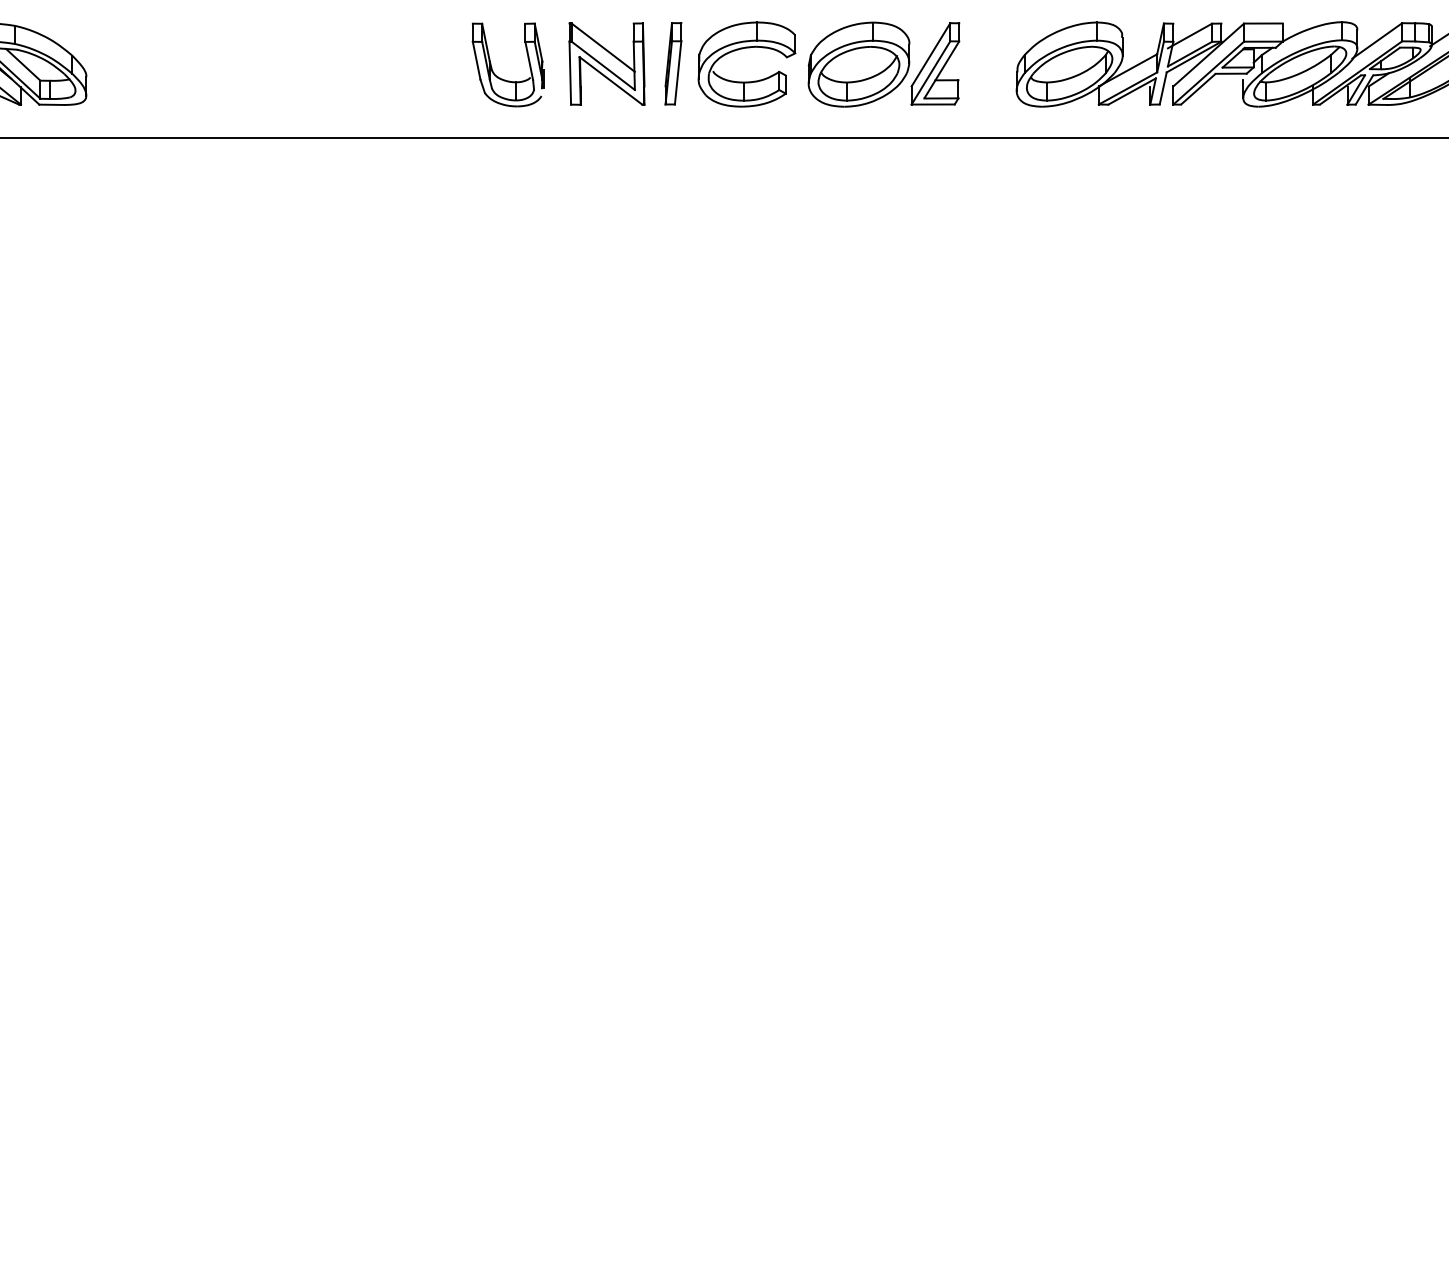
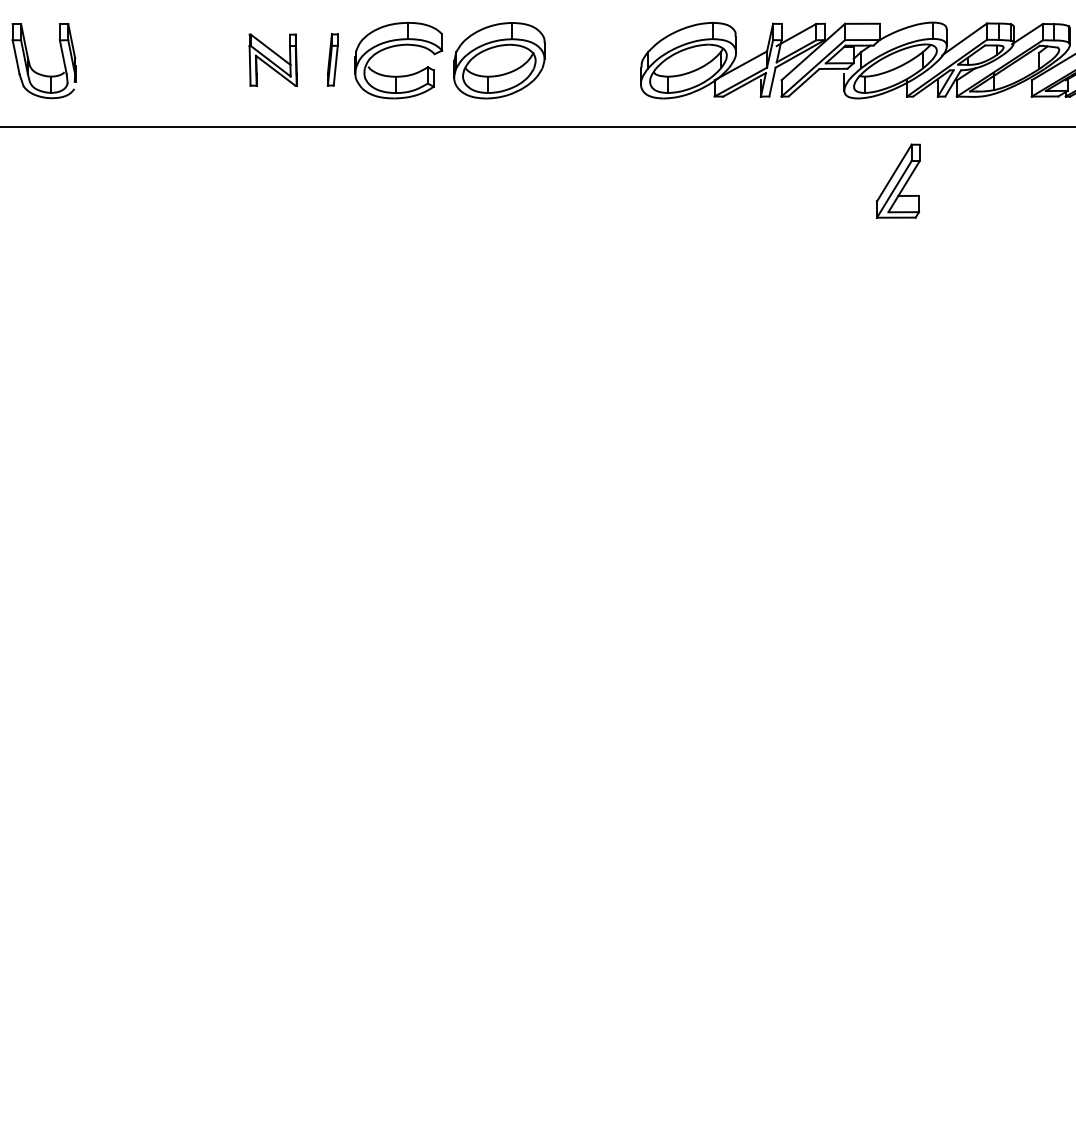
part: (606, 63) -> (272, 59), size x0.7
part: (673, 63) -> (332, 59), size x0.7
part: (935, 63) -> (898, 180), moved
part: (500, 77) -> (37, 72), moved

